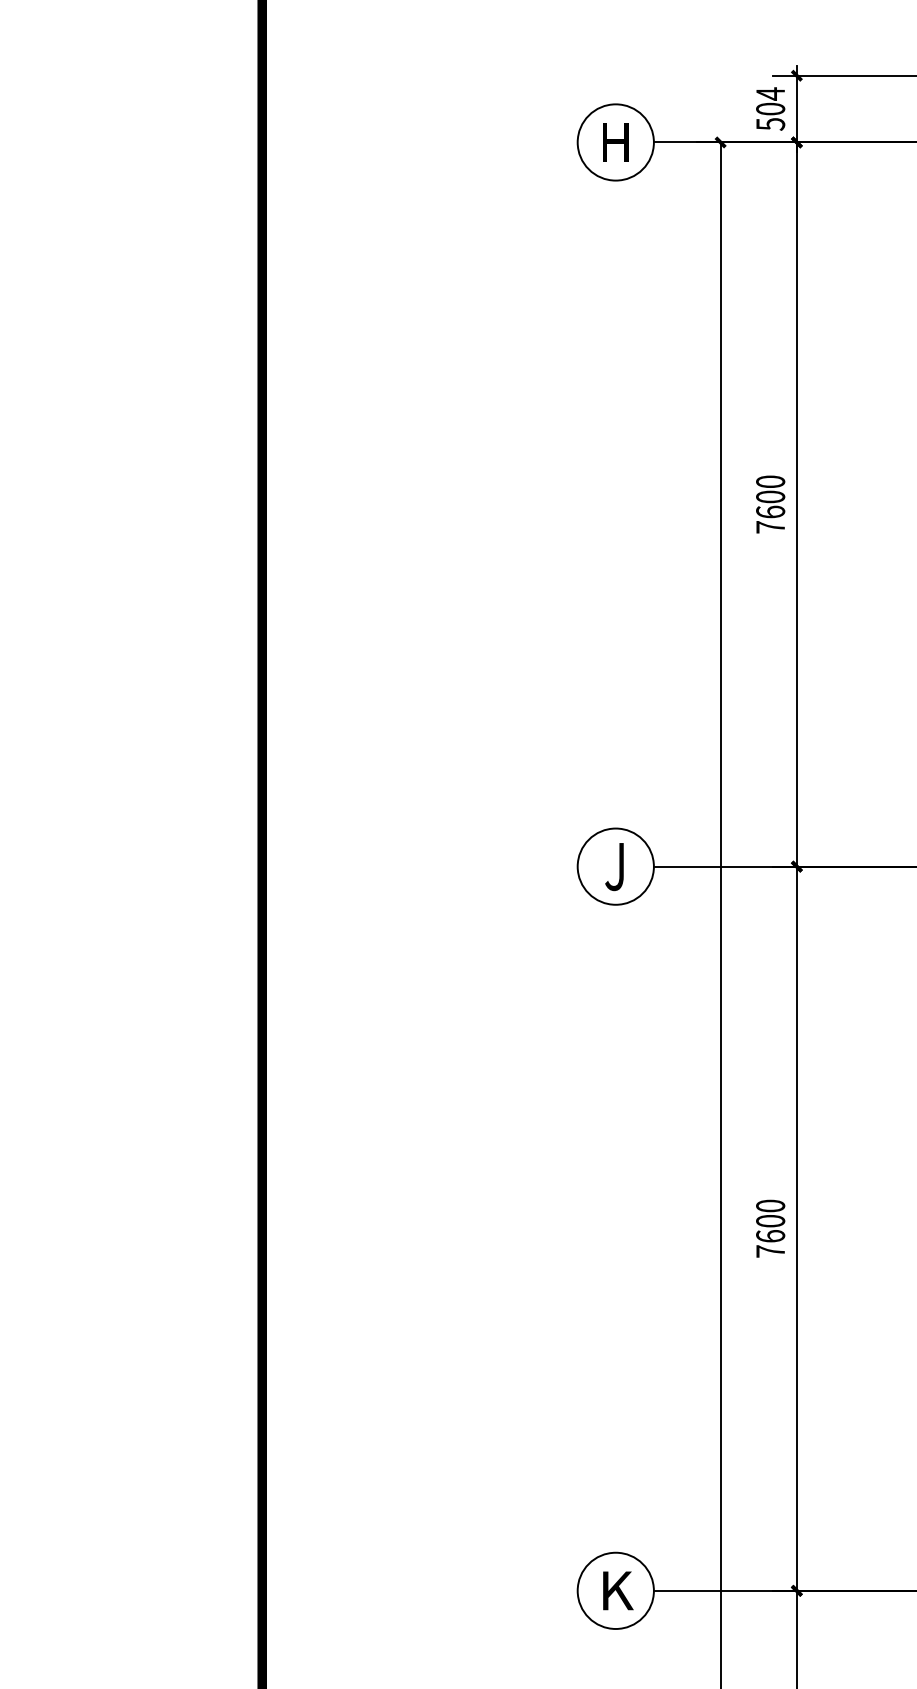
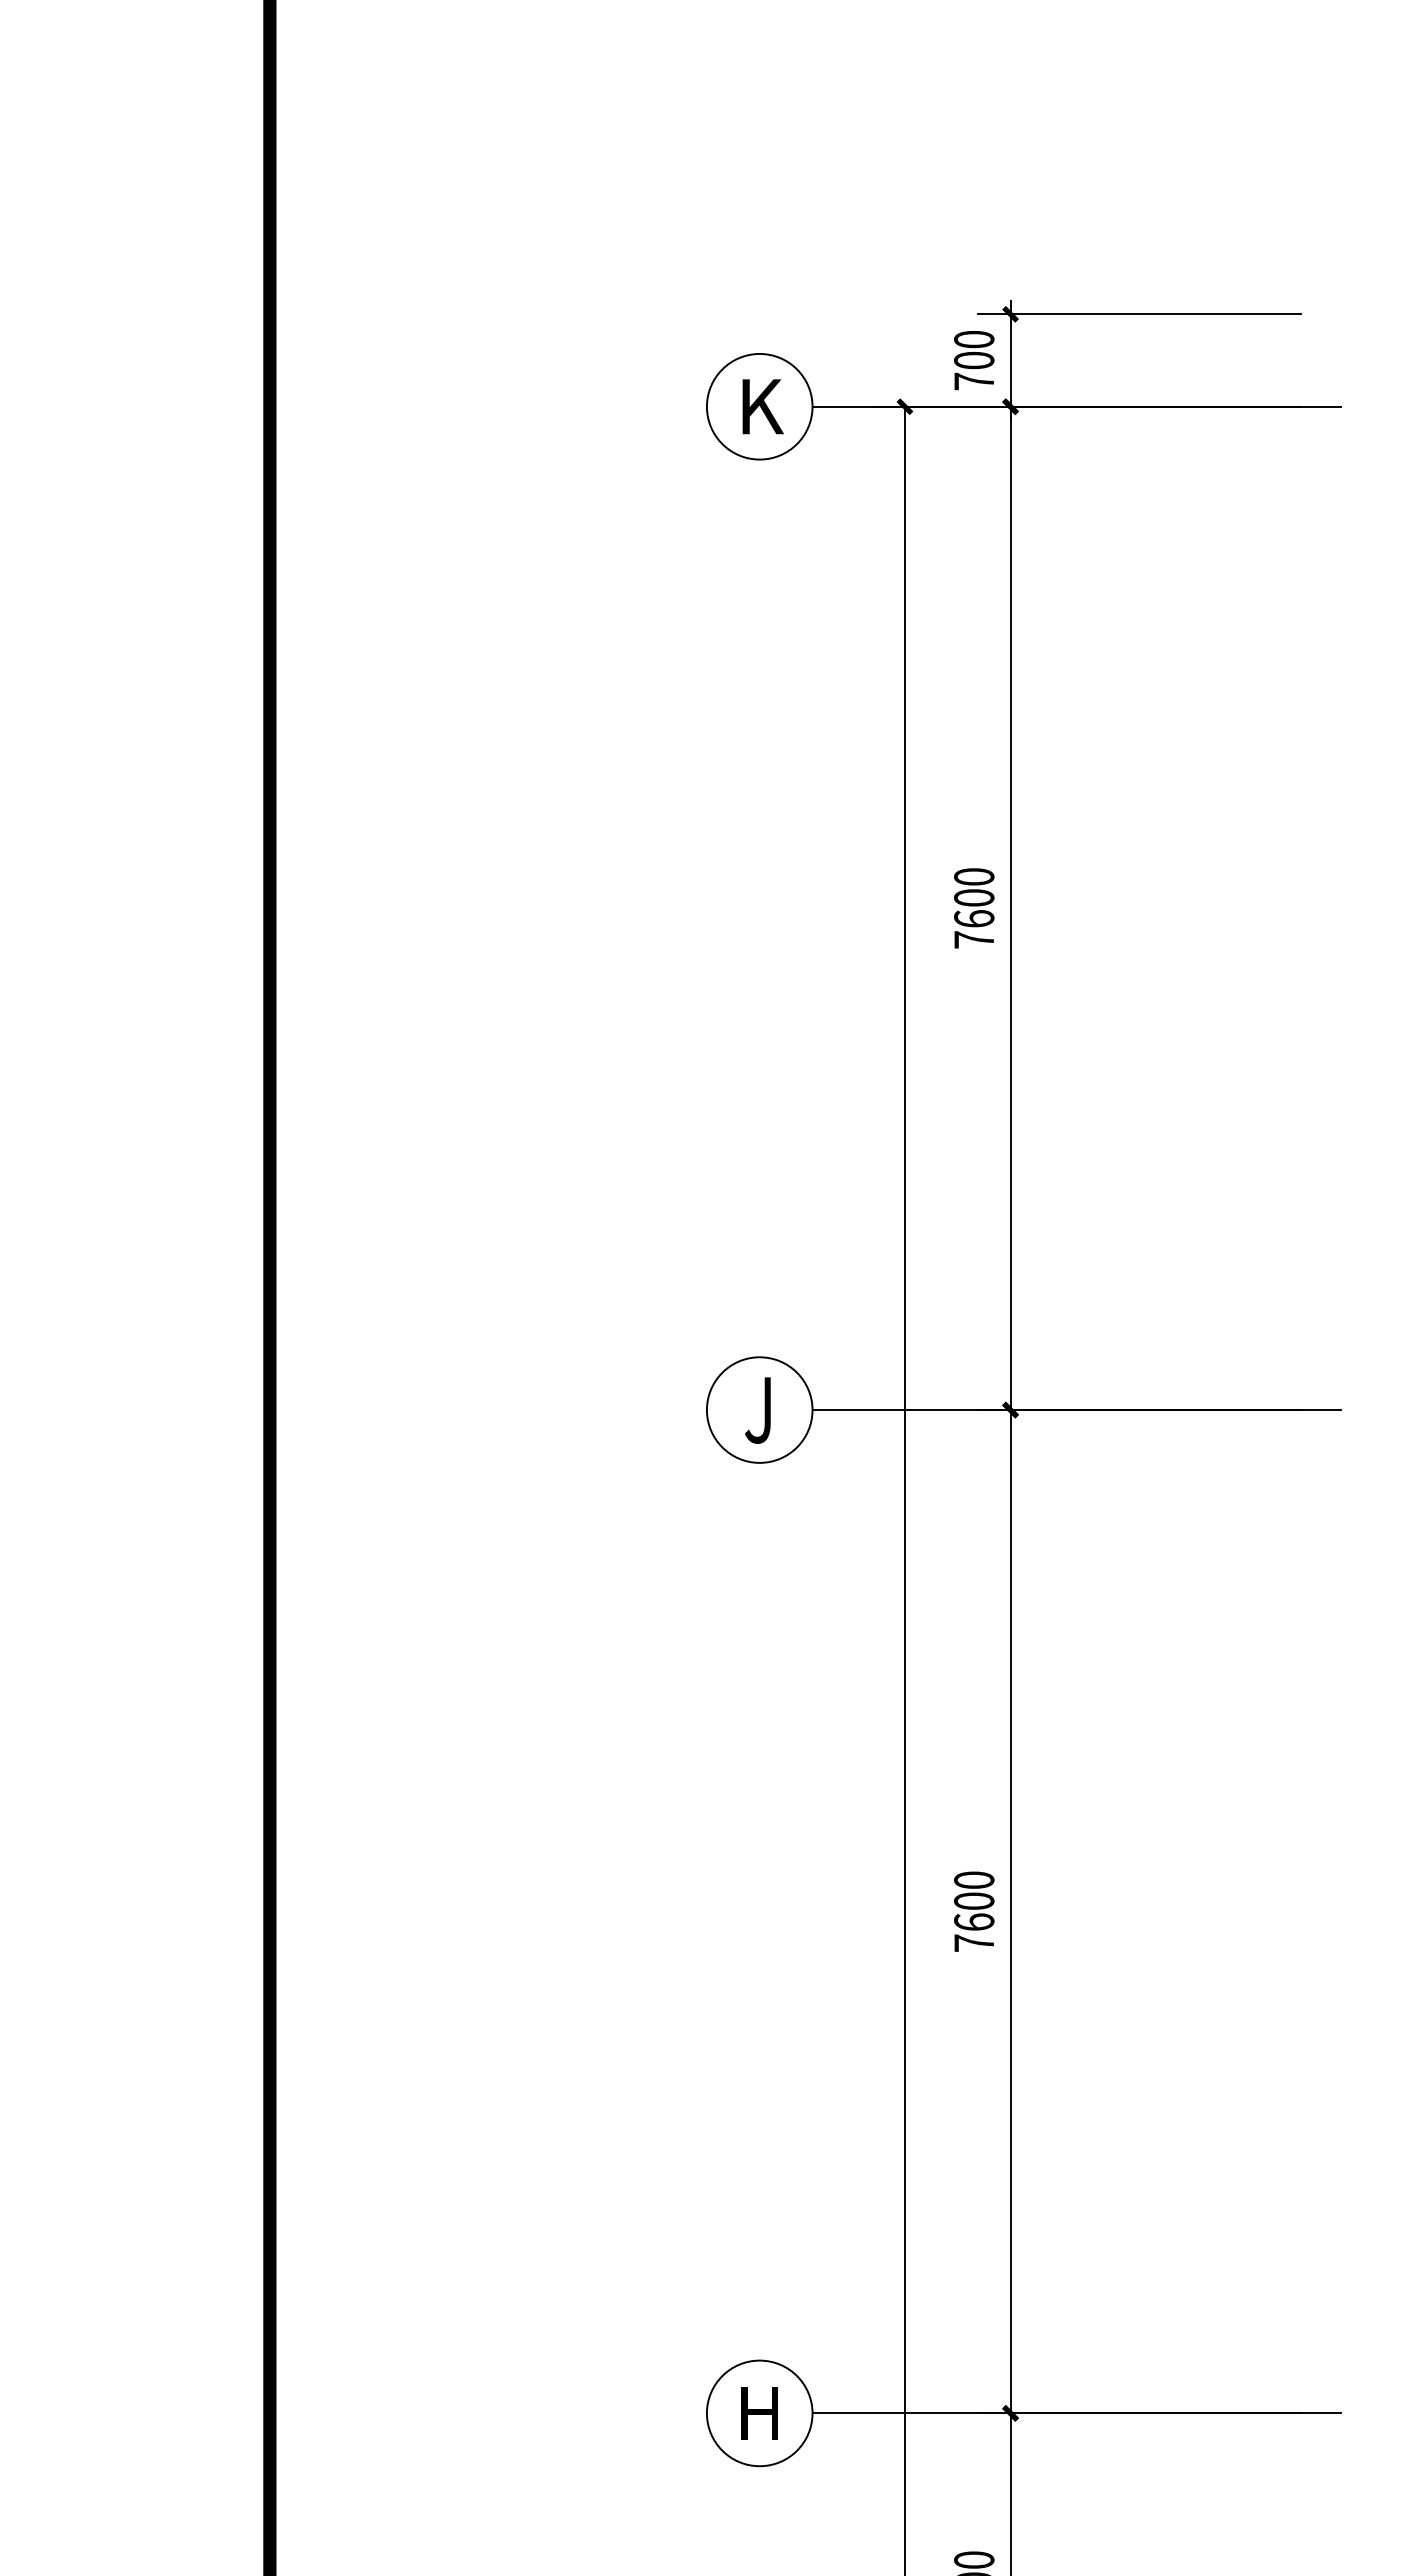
text: (770, 109) -> (974, 360), 504 -> 700
text: (617, 142) -> (762, 406), H -> K
text: (617, 1590) -> (762, 2413), K -> H

